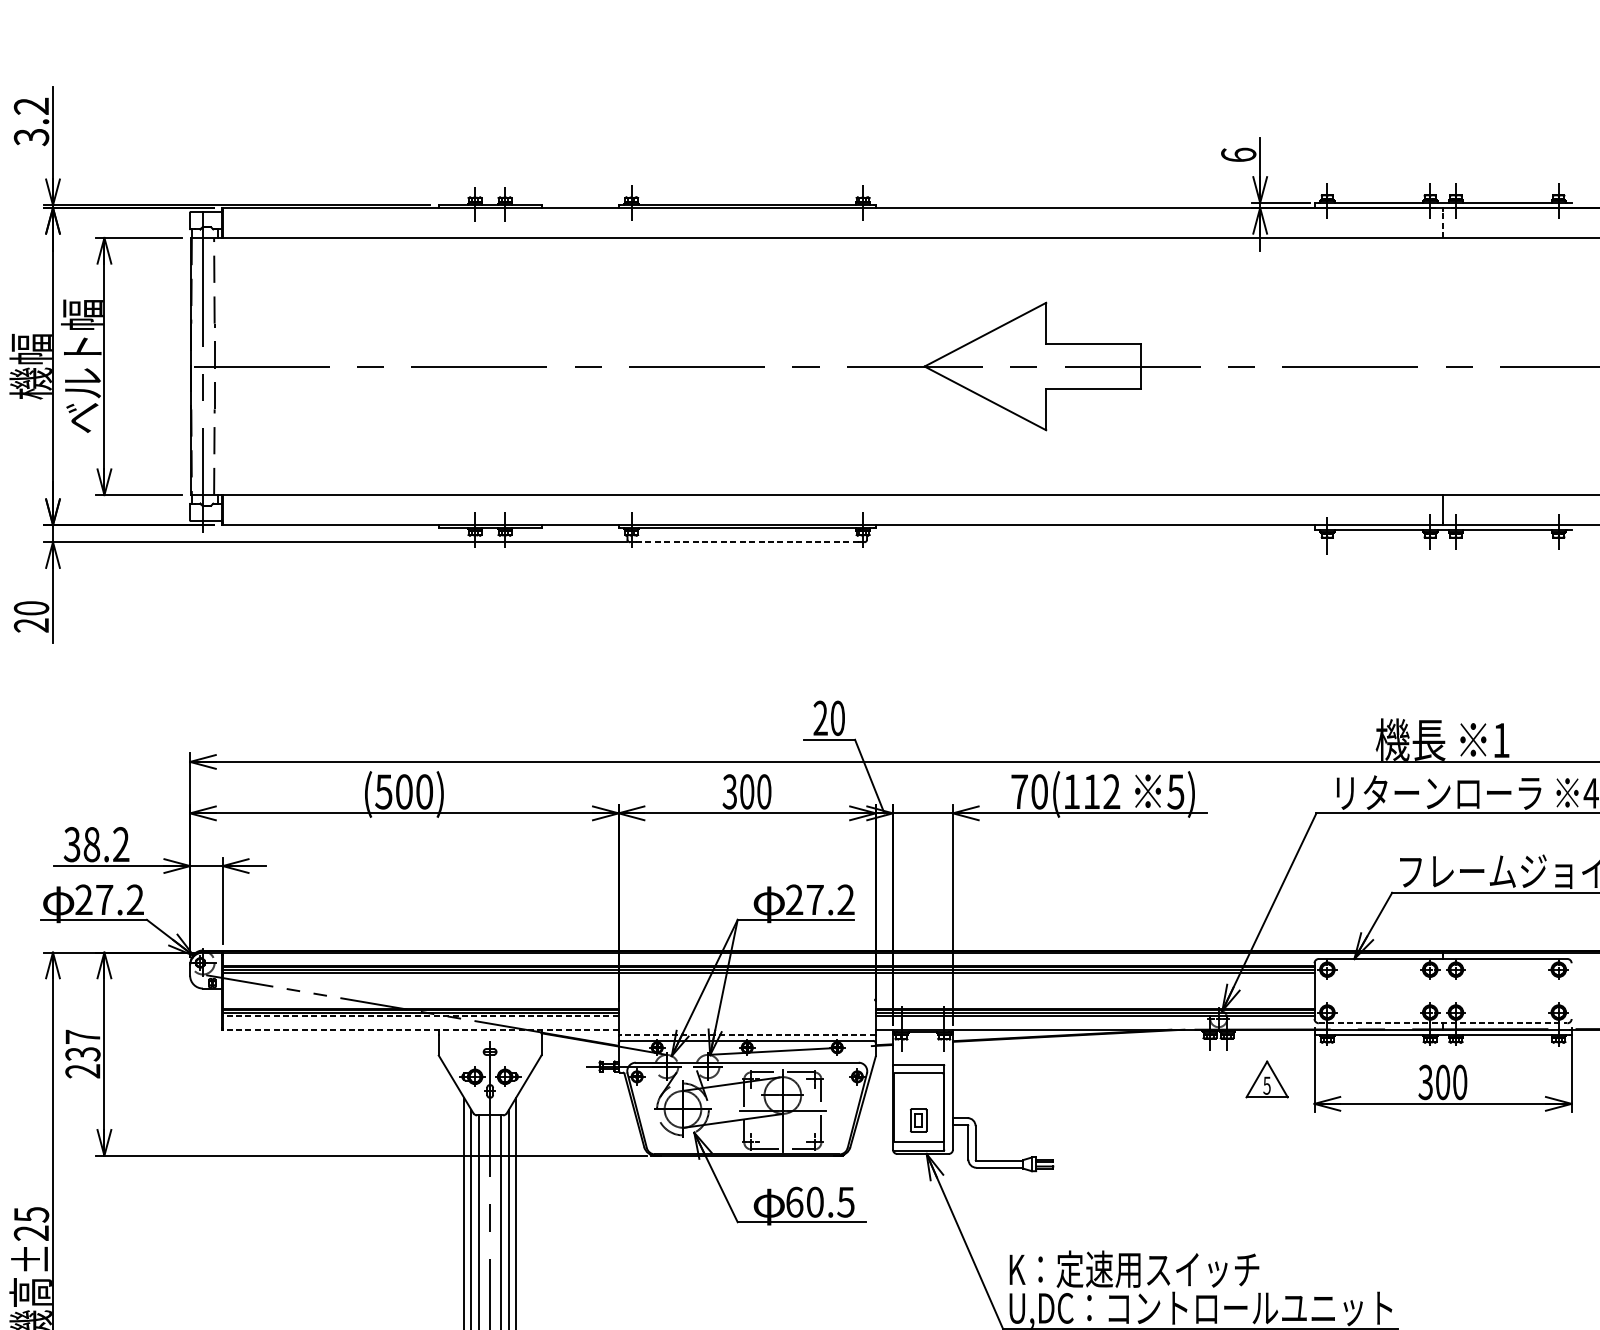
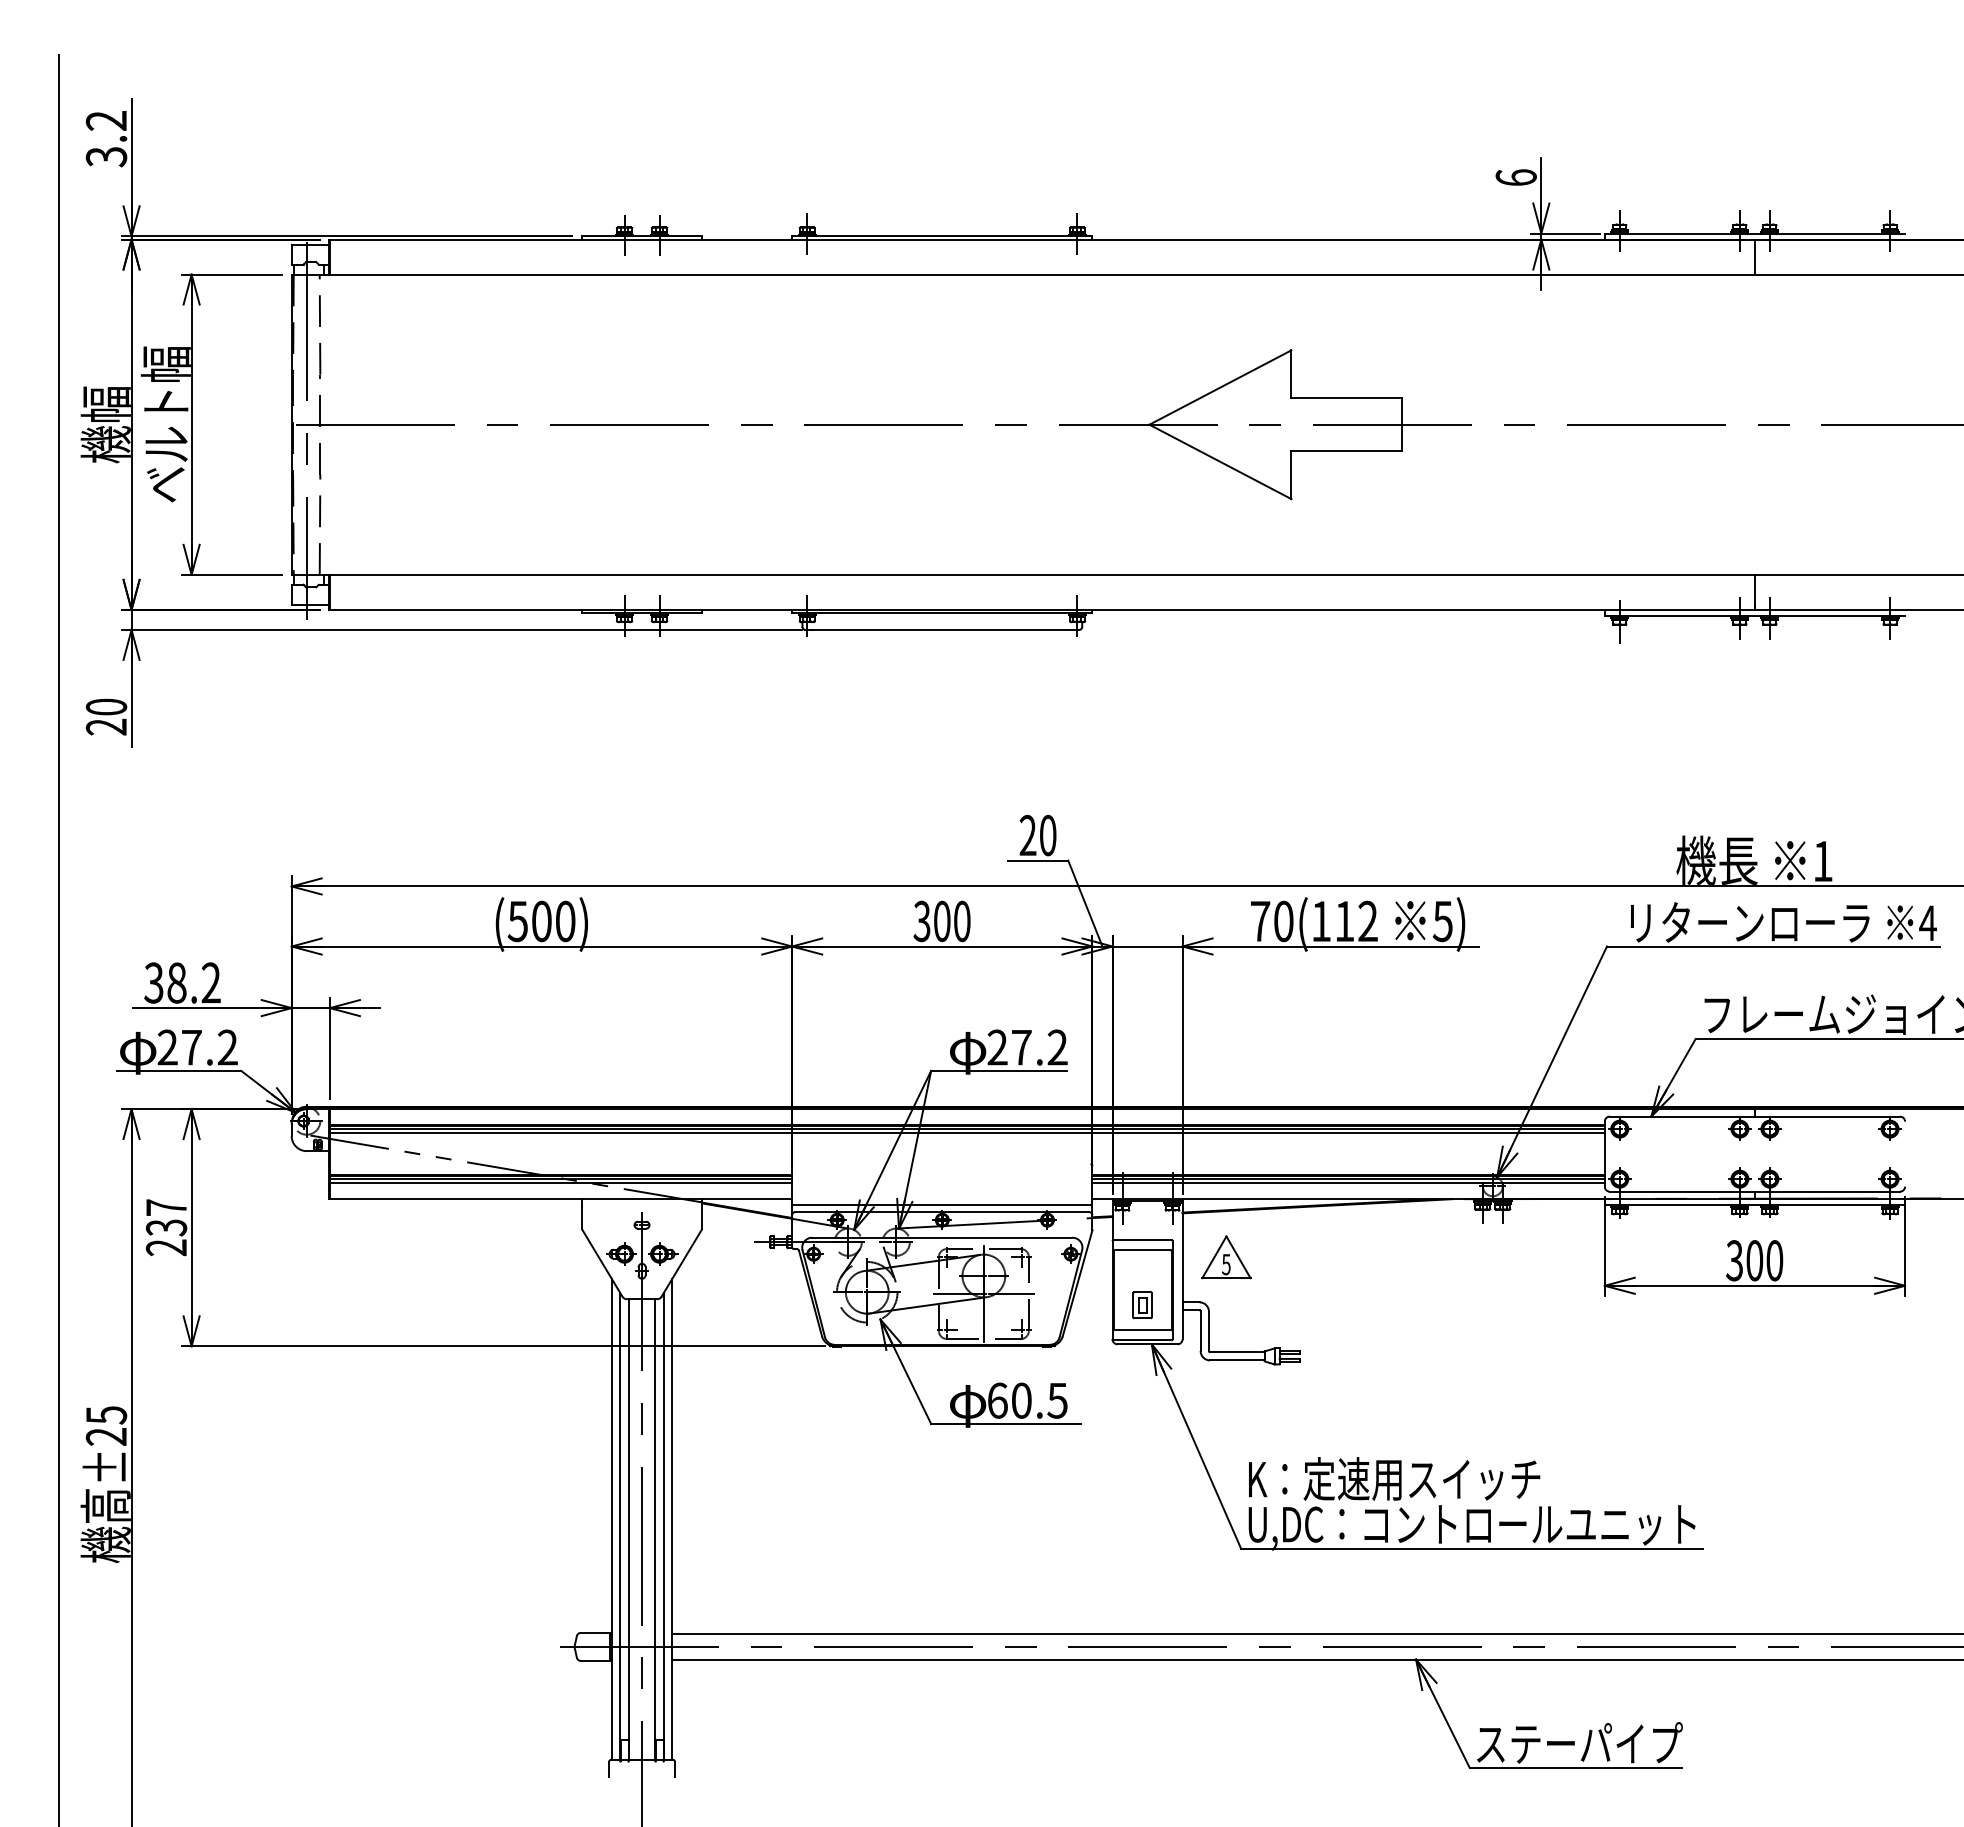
line: (1442, 224) -> (1754, 258), dashed -> solid
line: (746, 541) -> (941, 629), dashed -> solid
line: (420, 1016) -> (560, 1183), dashed -> solid
line: (1443, 1023) -> (1755, 1191), dashed -> solid
line: (420, 1029) -> (560, 1199), dashed -> solid
line: (746, 1035) -> (941, 1205), dashed -> solid
part: (1267, 1079) -> (1226, 1257), moved

